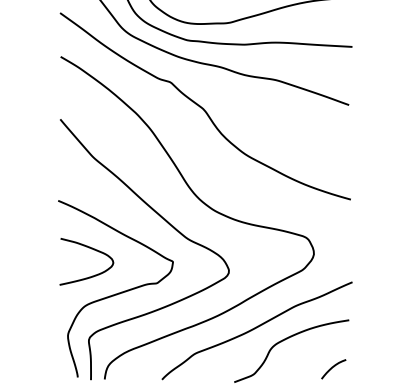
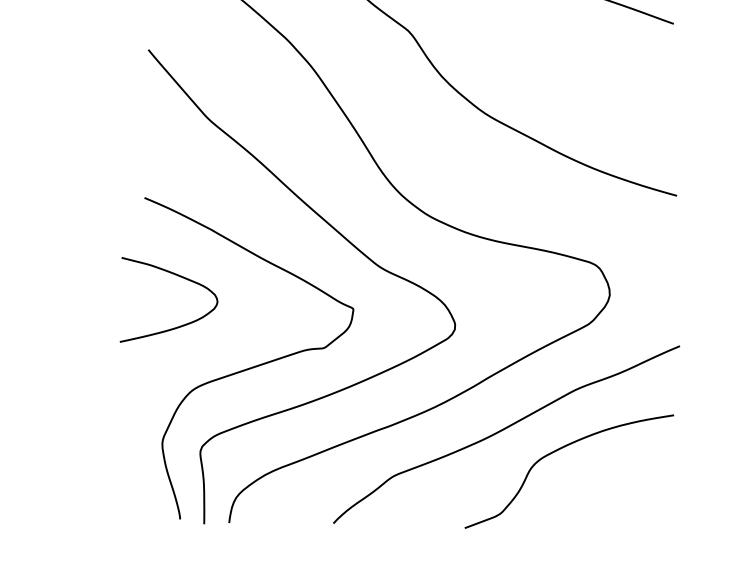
curve: (91, 249) -> (177, 277), moved
curve: (332, 368) -> (643, 503), removed

